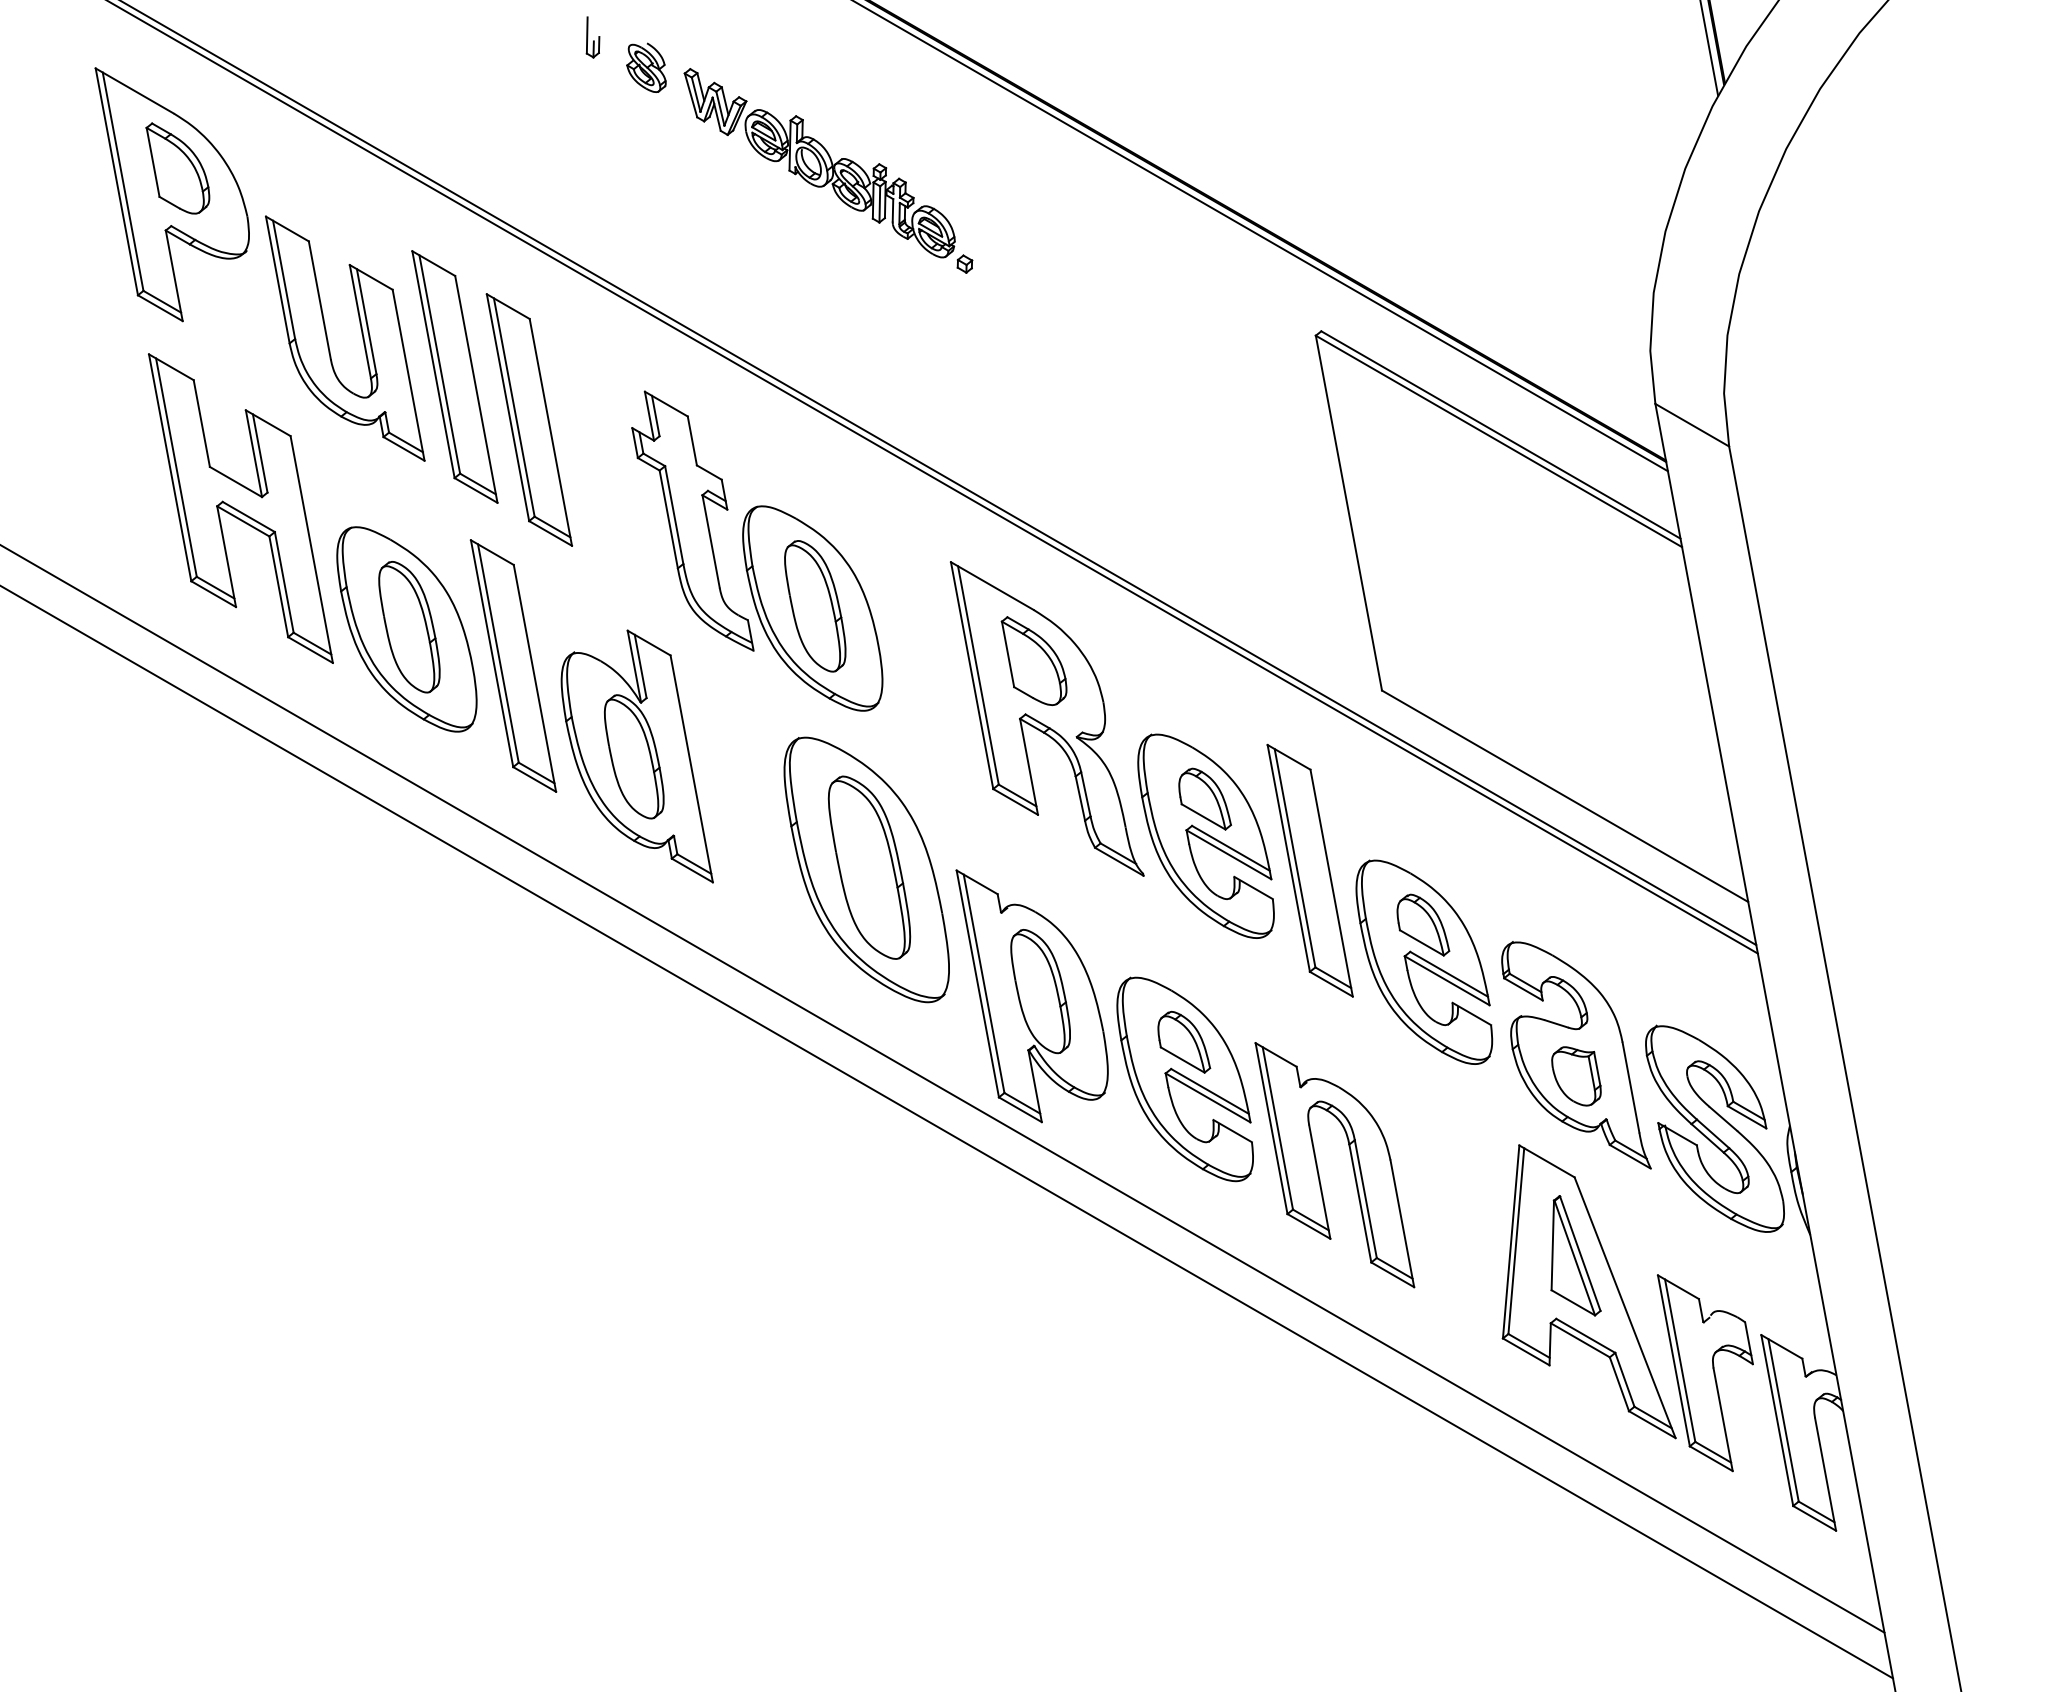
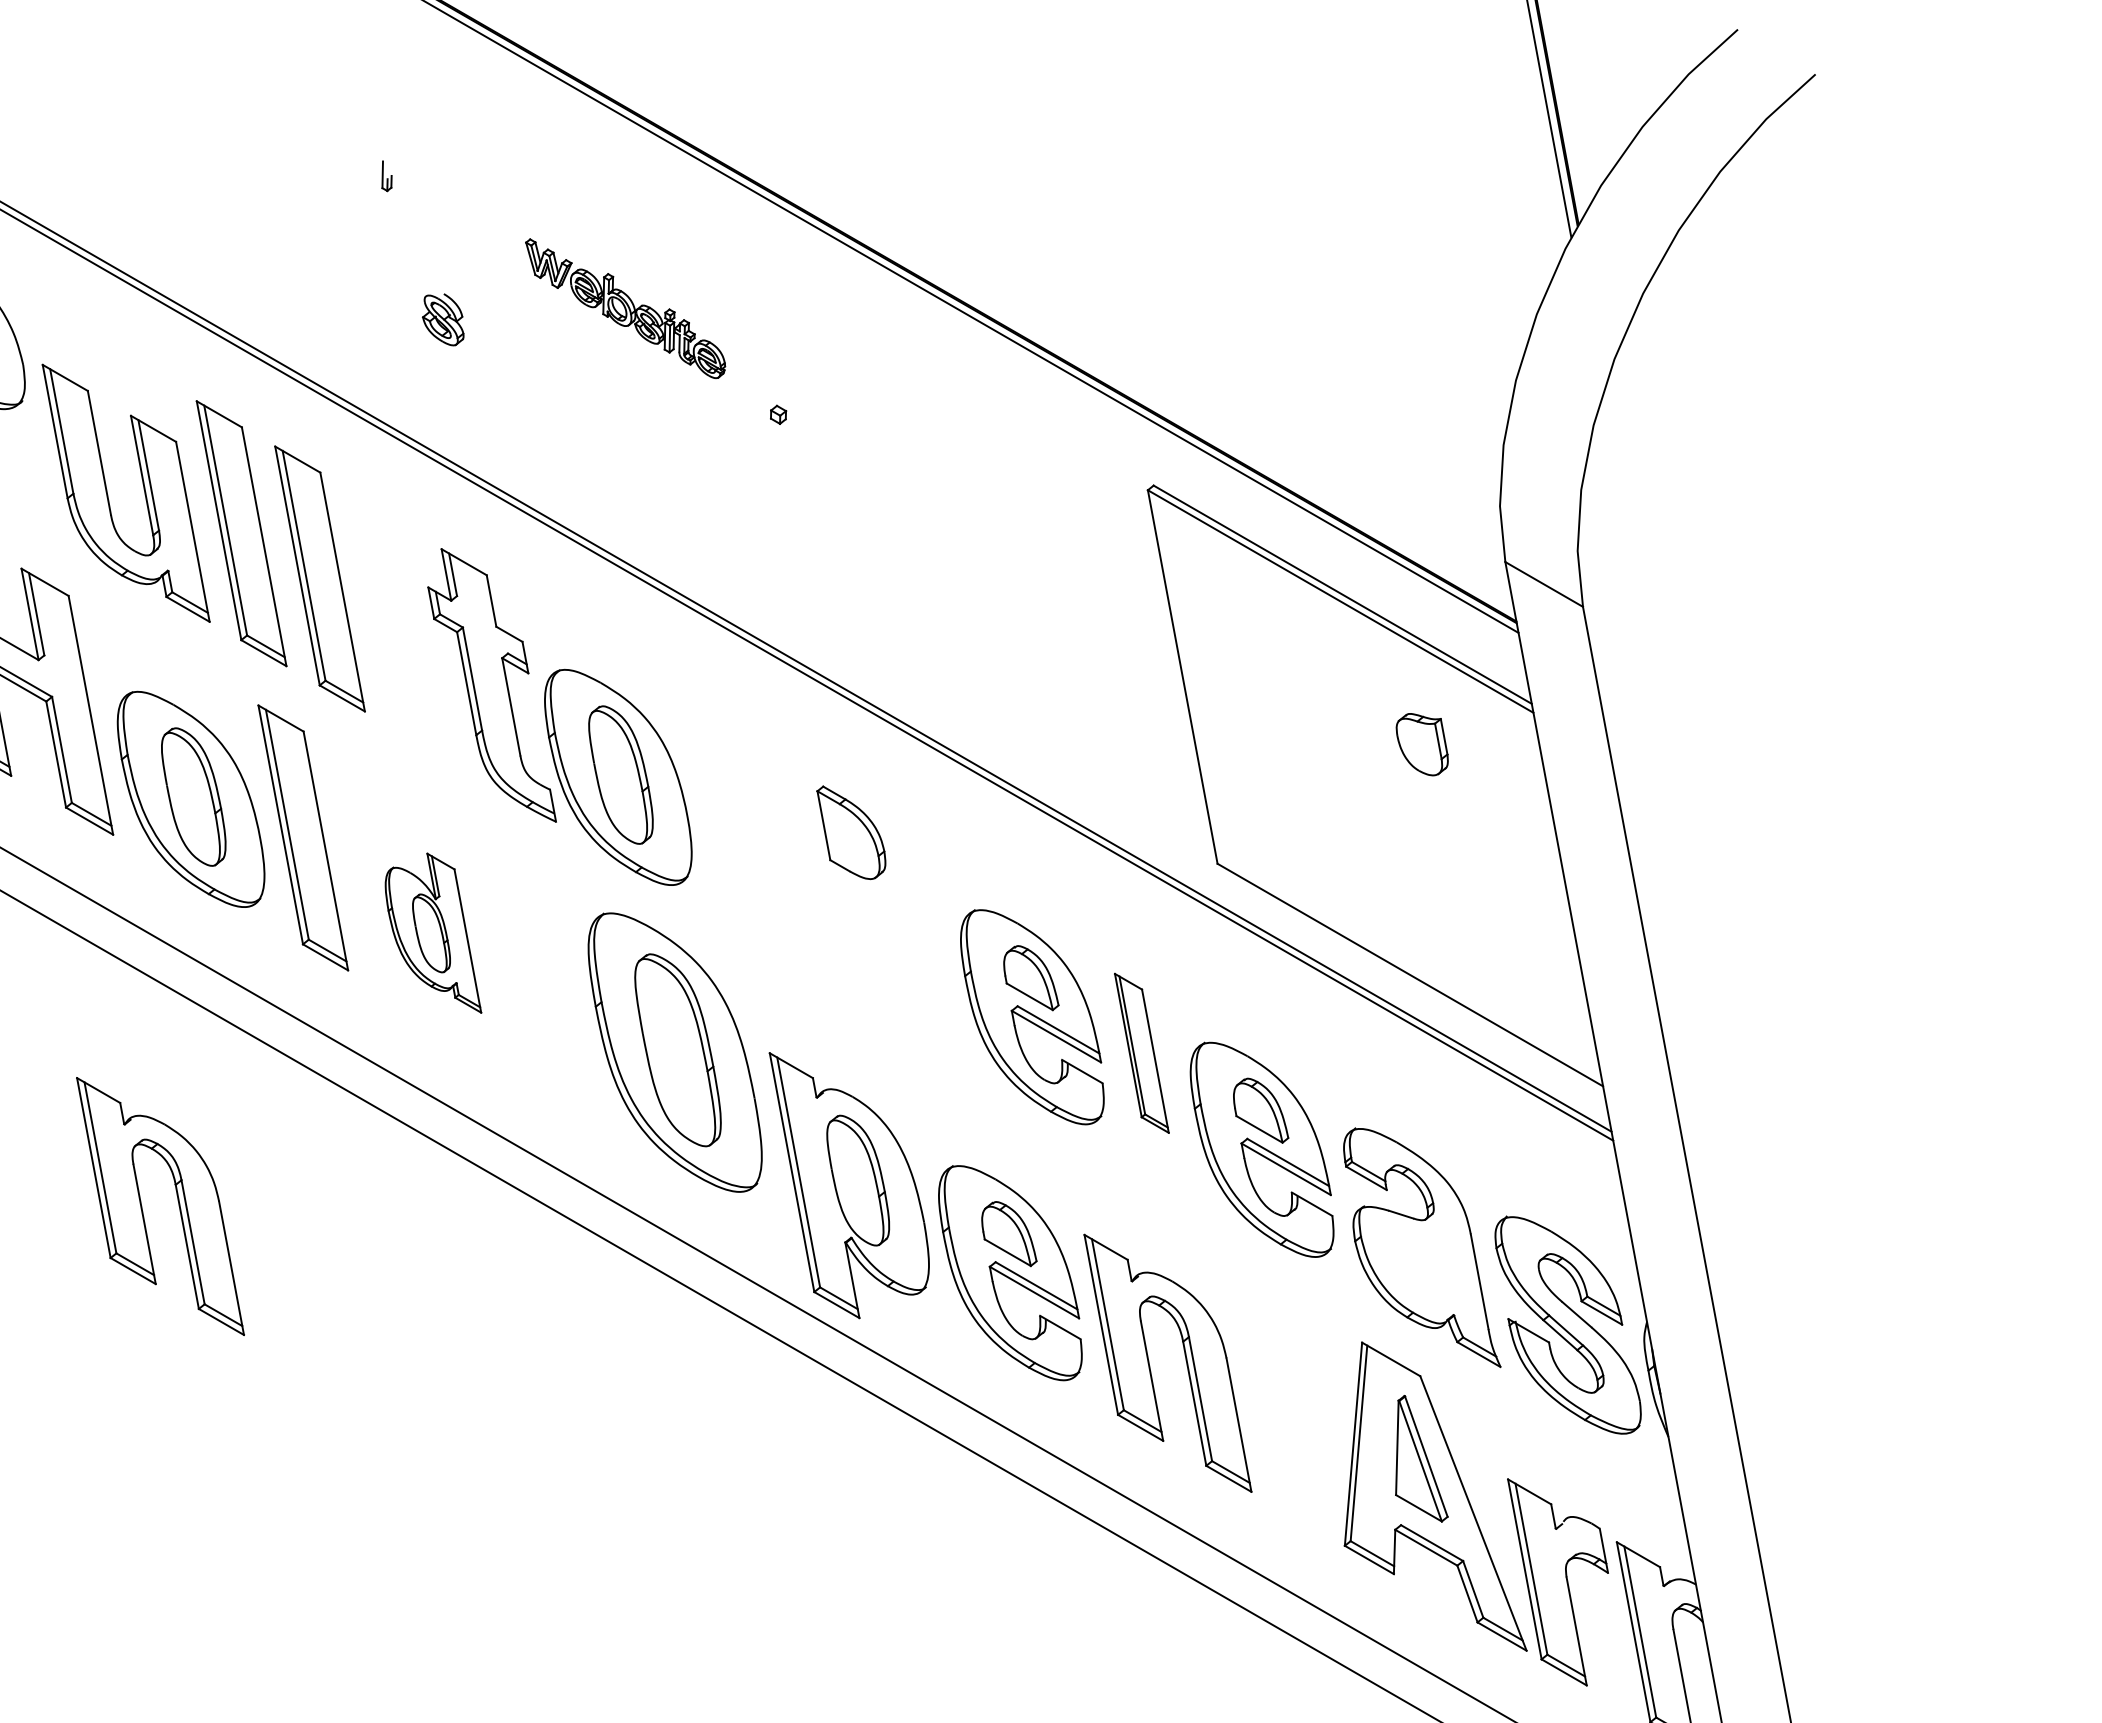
part: (592, 37) -> (386, 176), size x0.7
part: (646, 67) -> (443, 319), moved
part: (819, 163) -> (625, 308), size x0.7
part: (1046, 718) -> (864, 893), removed
part: (636, 756) -> (432, 933), size x0.6
part: (1309, 870) -> (1141, 1053), size x0.6
part: (361, 1019) -> (143, 1210), added
part: (1576, 1076) -> (1422, 744), moved

